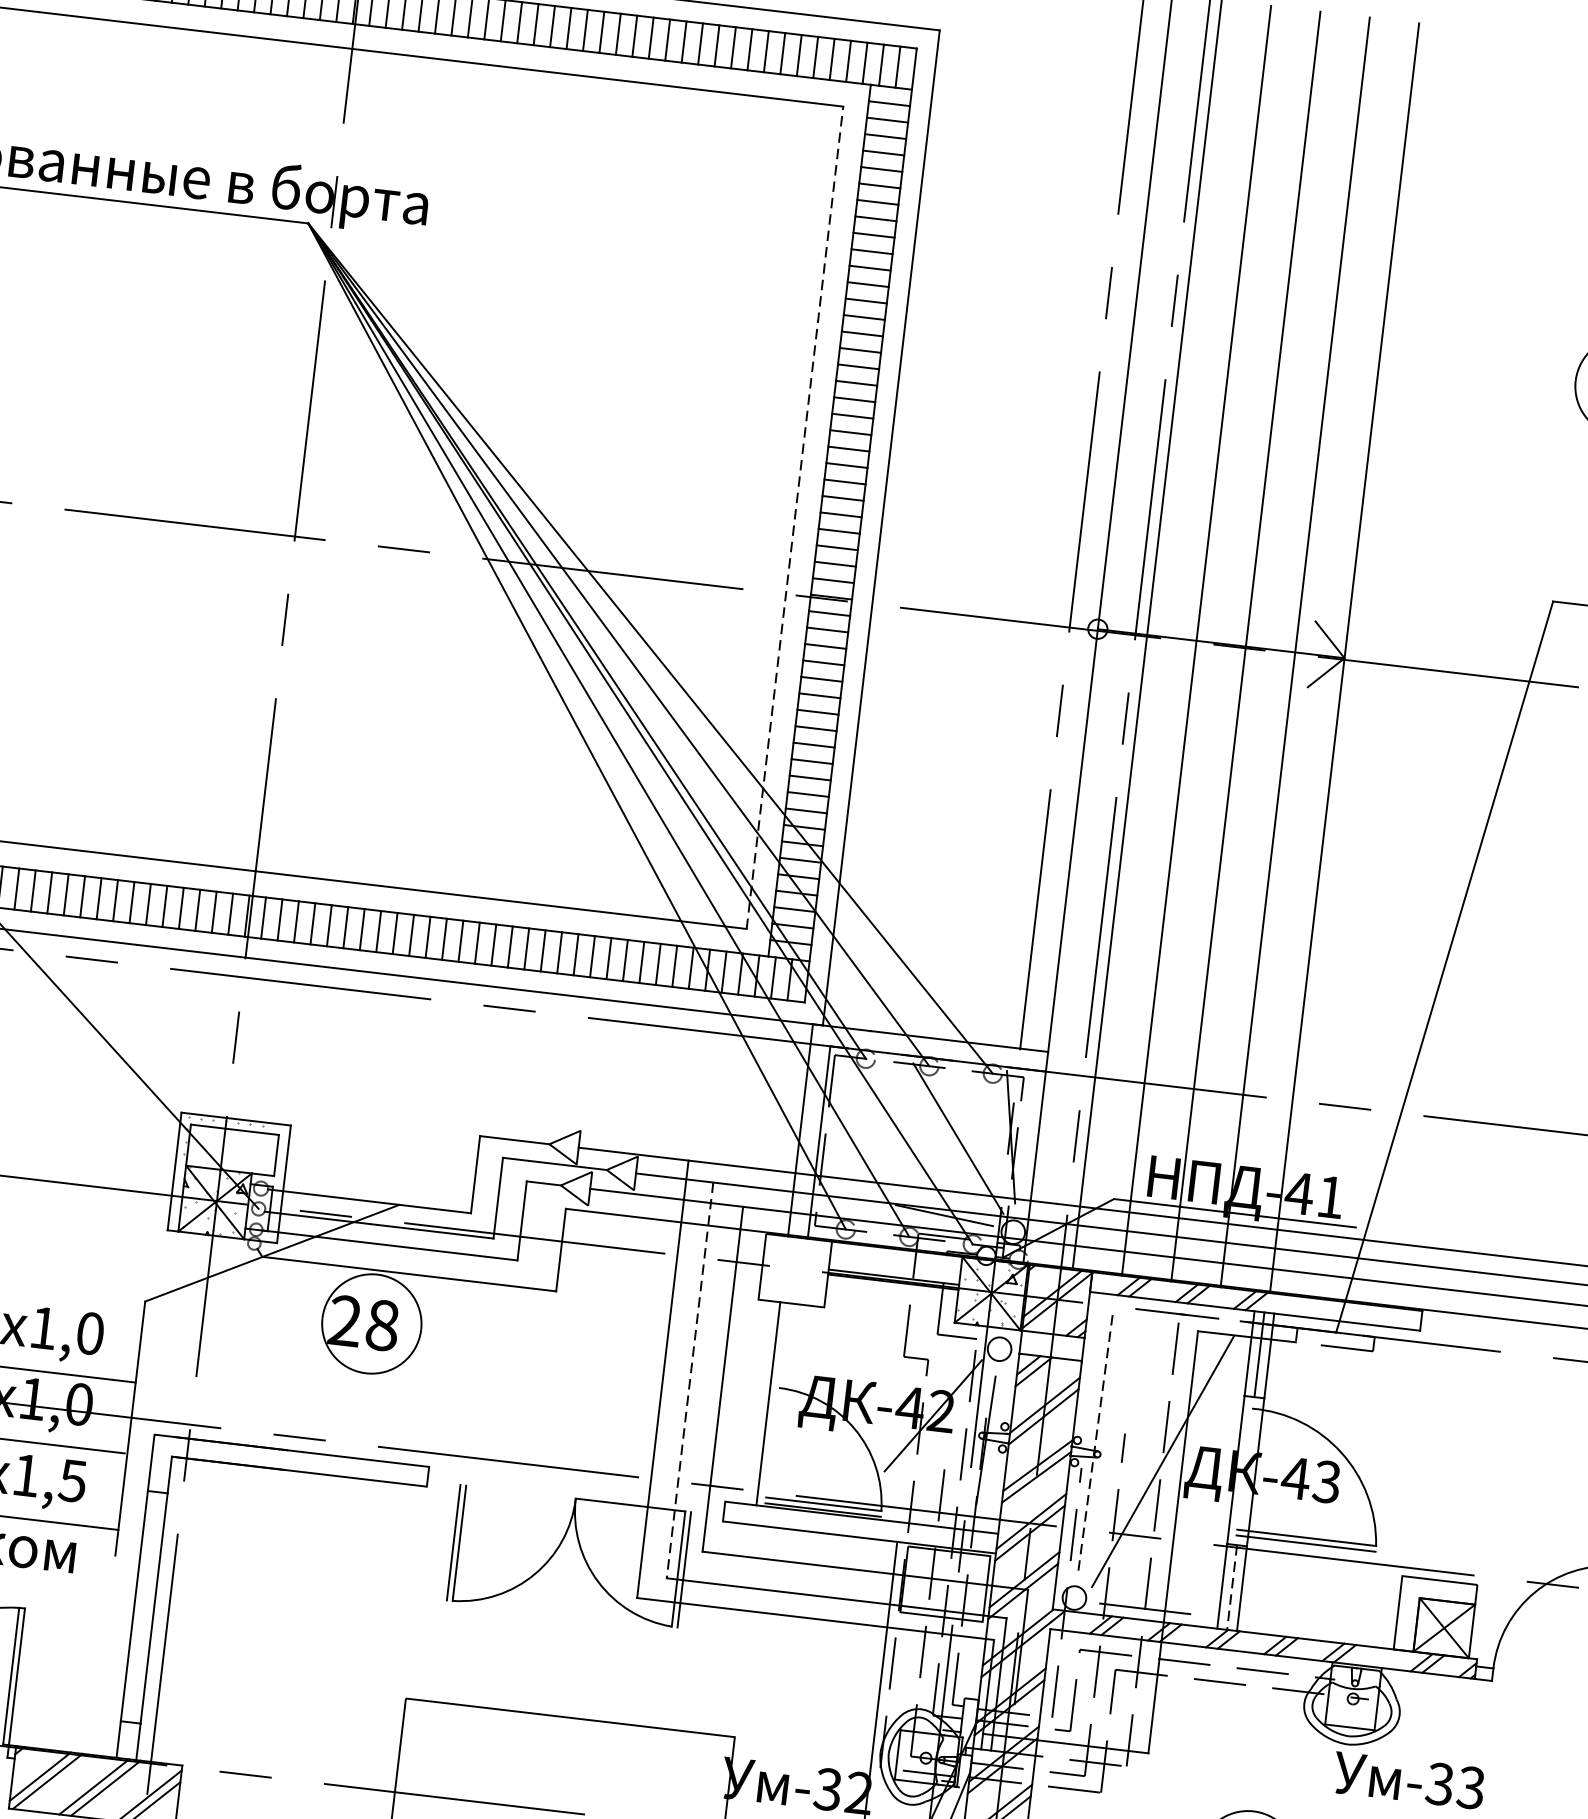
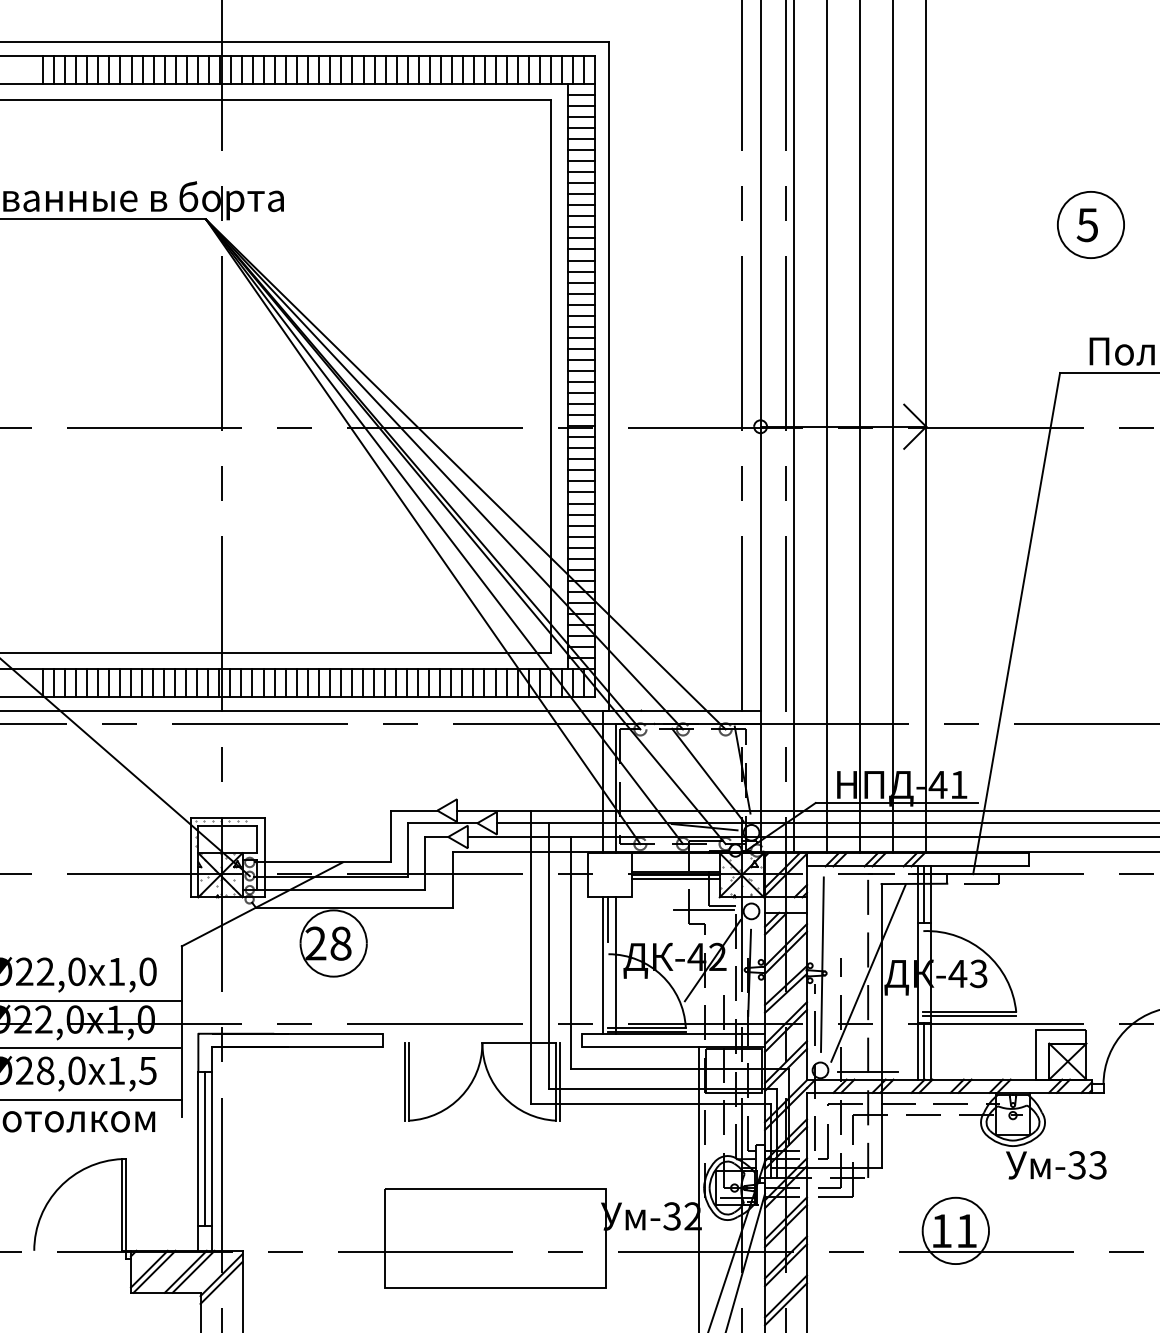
line: (795, 517) -> (551, 376), dashed -> solid
line: (892, 1286) -> (675, 878), added
line: (783, 1336) -> (607, 919), added
line: (928, 1338) -> (703, 909), added
line: (689, 1380) -> (548, 956), dashed -> solid
line: (787, 1405) -> (615, 965), added
line: (1095, 1440) -> (822, 964), dashed -> solid
line: (1232, 1588) -> (924, 1051), dashed -> solid
line: (143, 1606) -> (204, 1148), added

